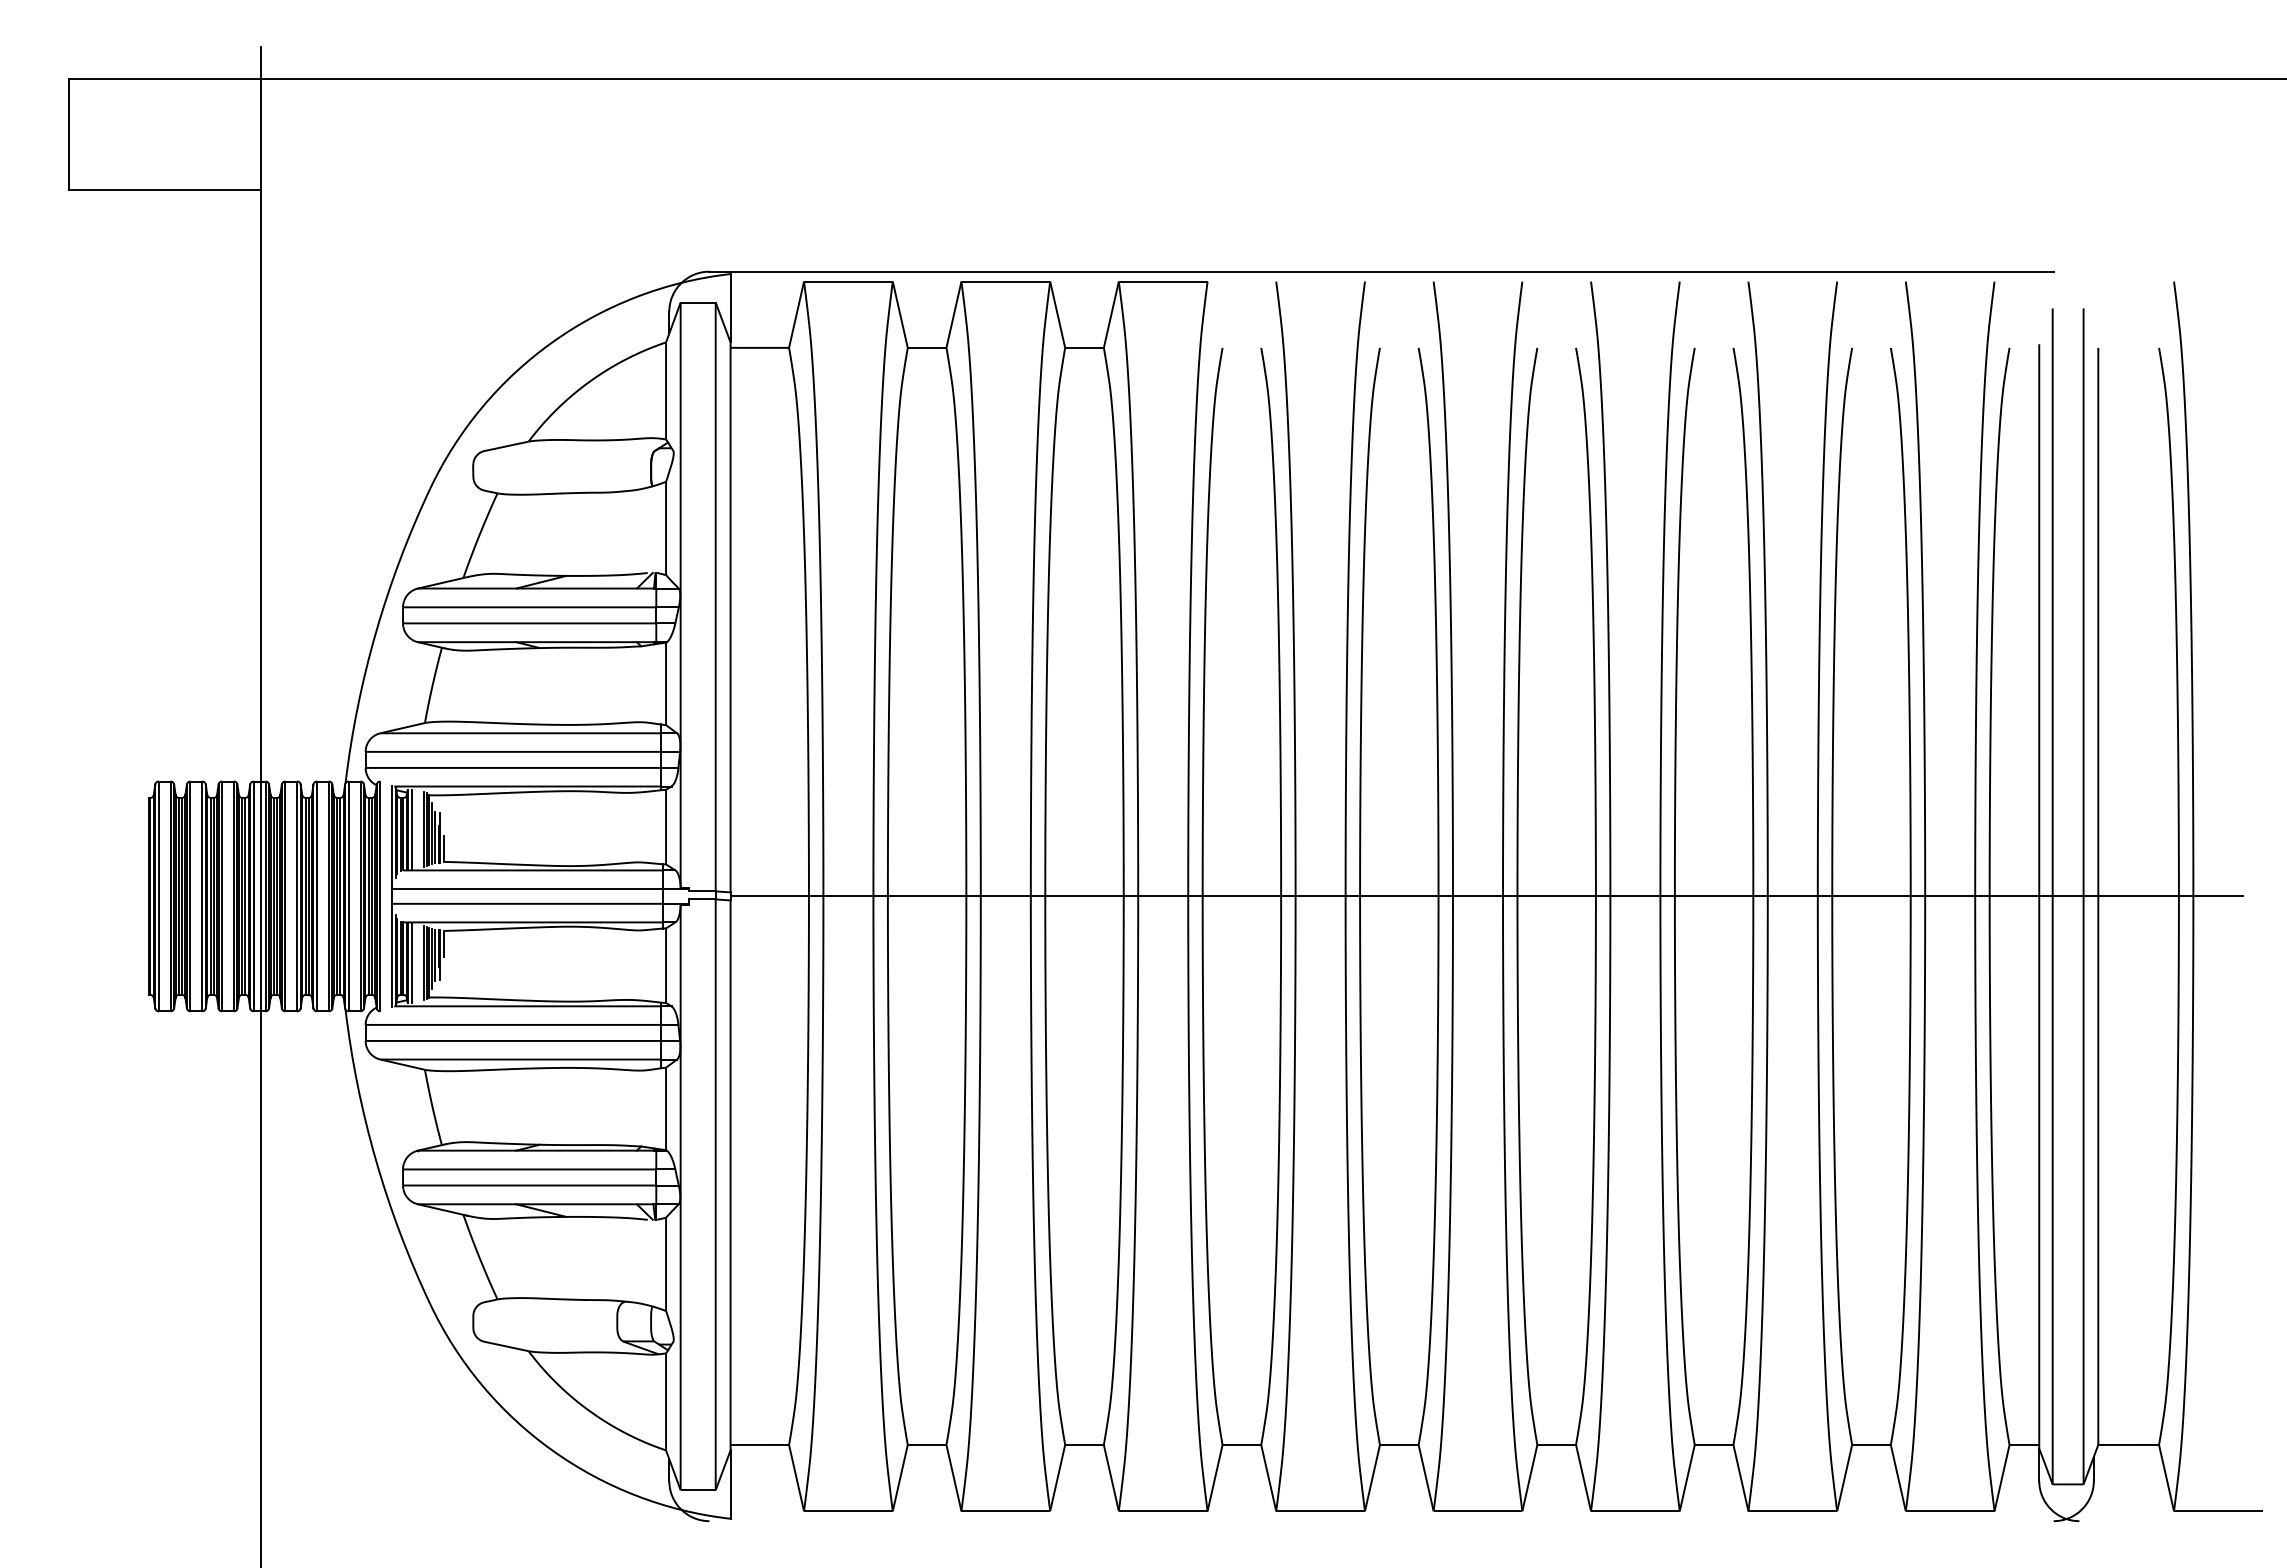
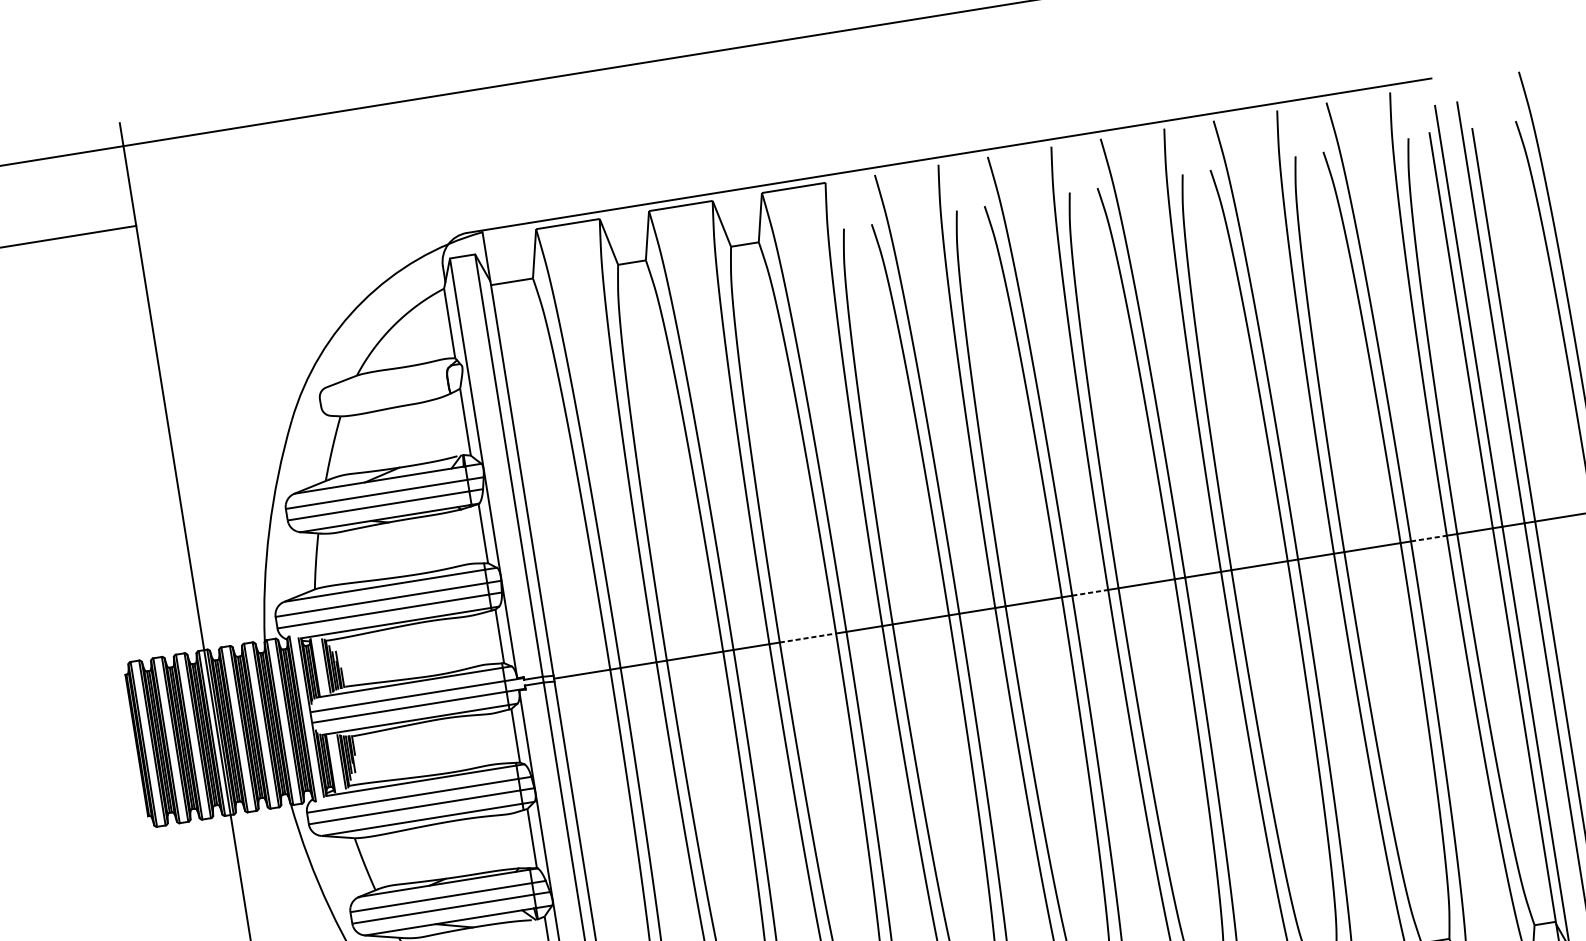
line: (411, 829) -> (317, 667), removed
line: (1085, 896) -> (808, 637), solid -> dashed
line: (1478, 896) -> (1090, 592), solid -> dashed
line: (1950, 896) -> (1429, 538), solid -> dashed
line: (411, 962) -> (332, 762), removed

